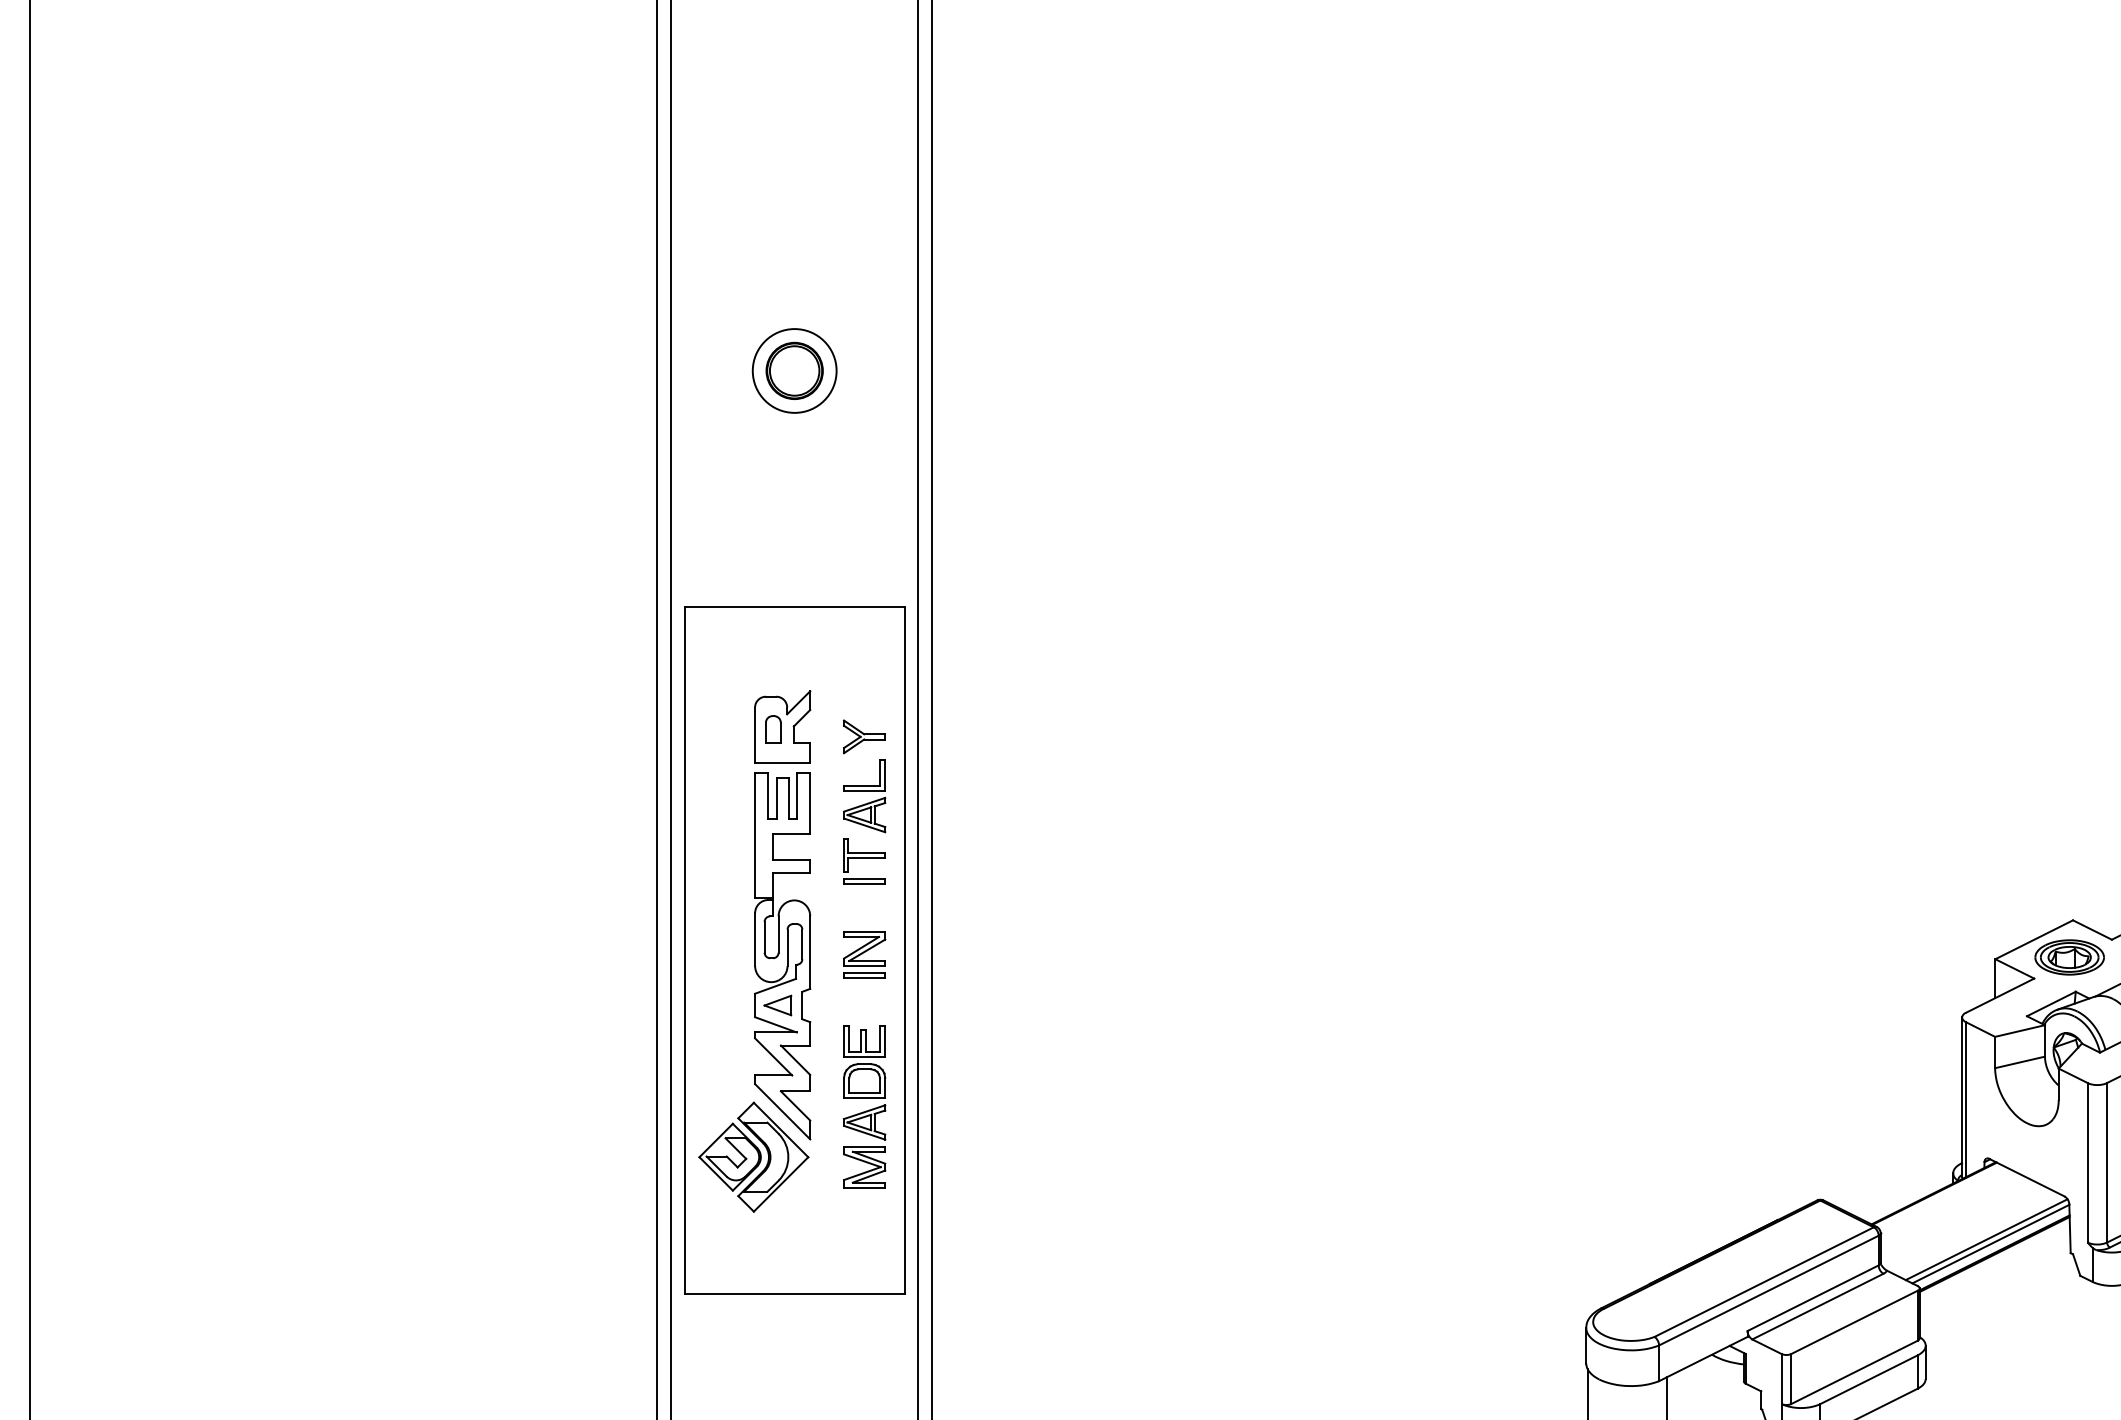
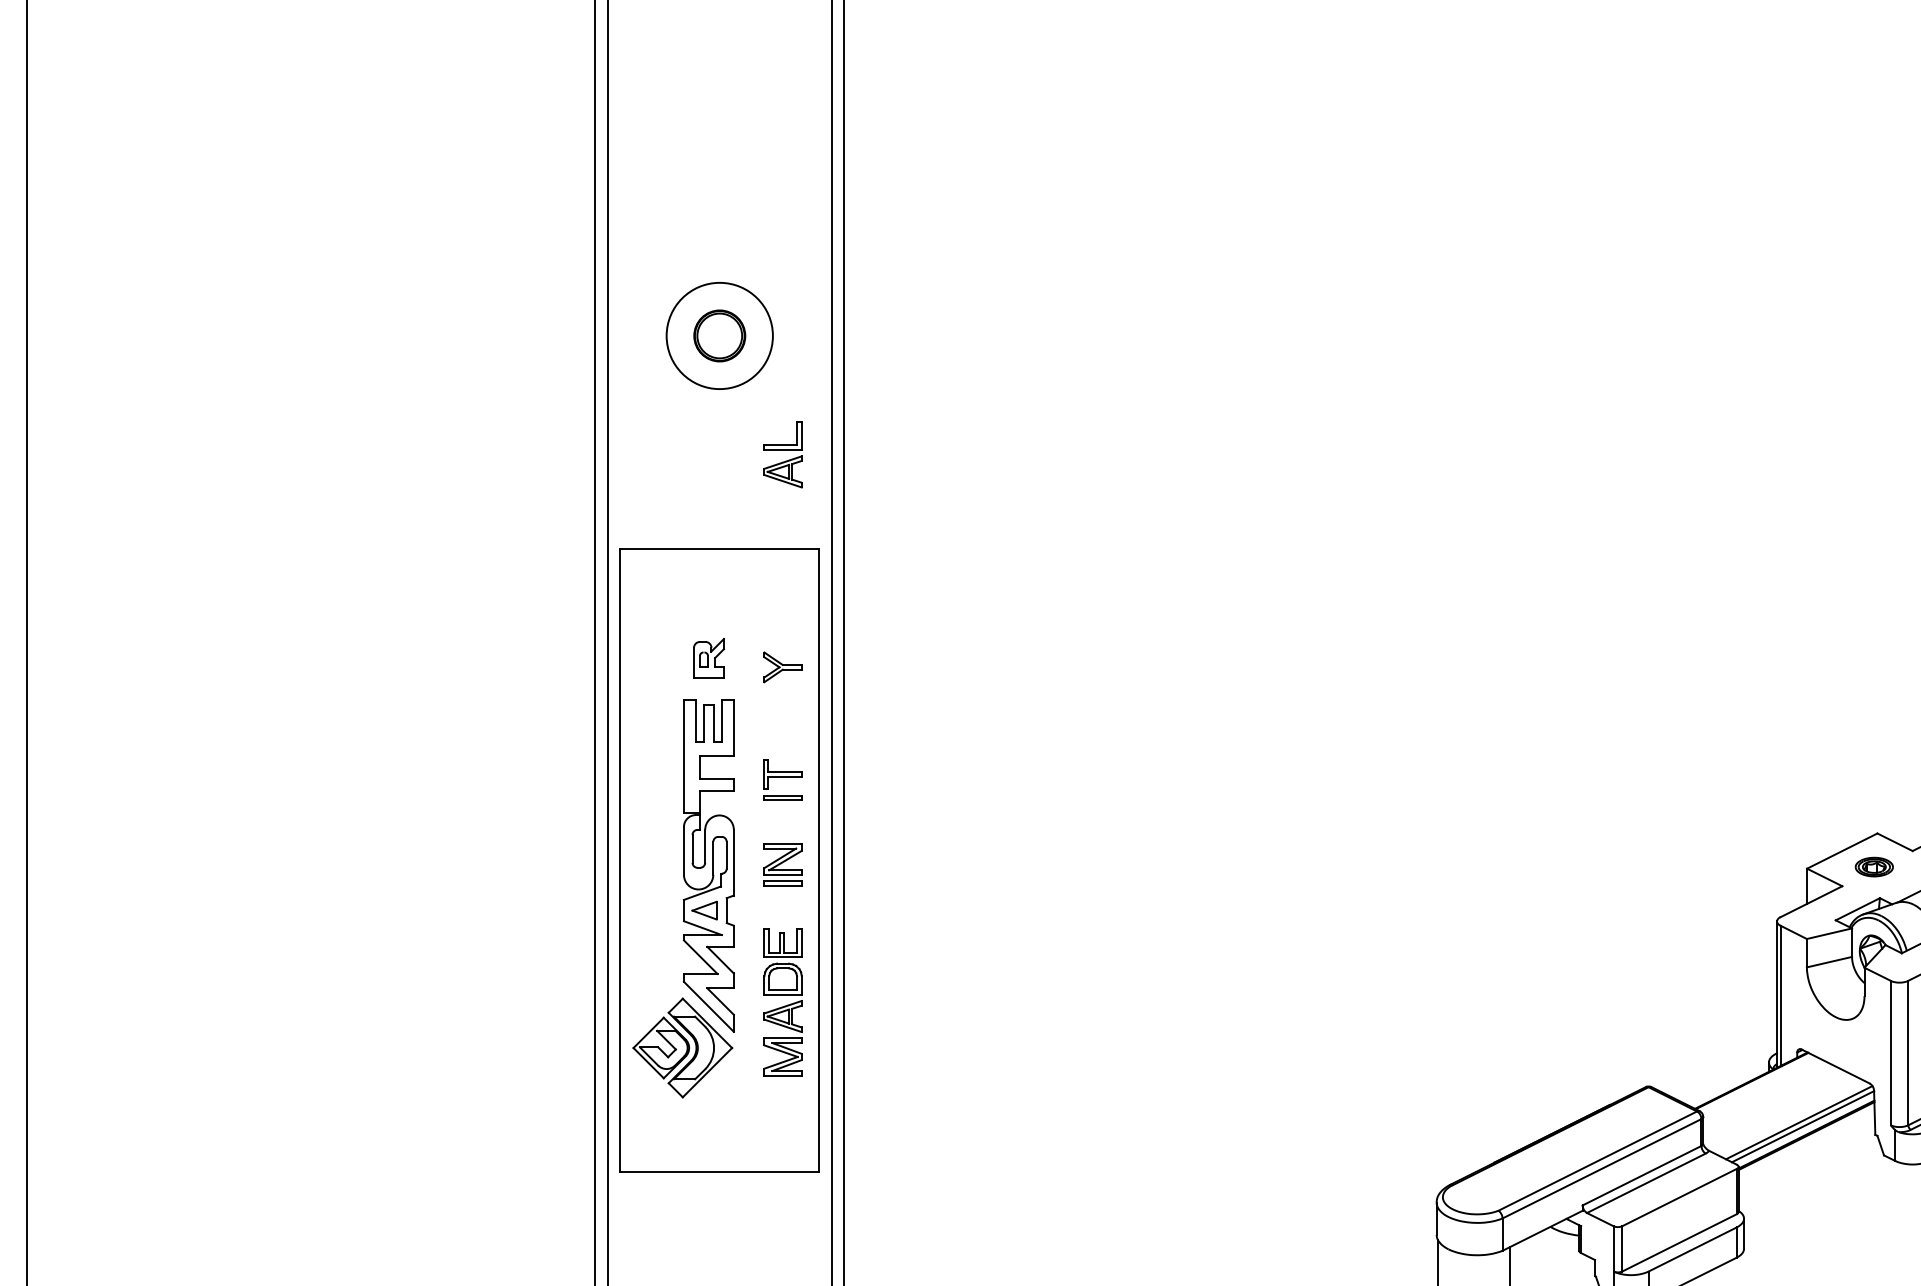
circle: (794, 370) -> (719, 335), size x1.4
part: (782, 726) -> (708, 657), size x0.6
part: (864, 796) -> (783, 455), moved
part: (2069, 957) -> (1874, 867), size x0.6

